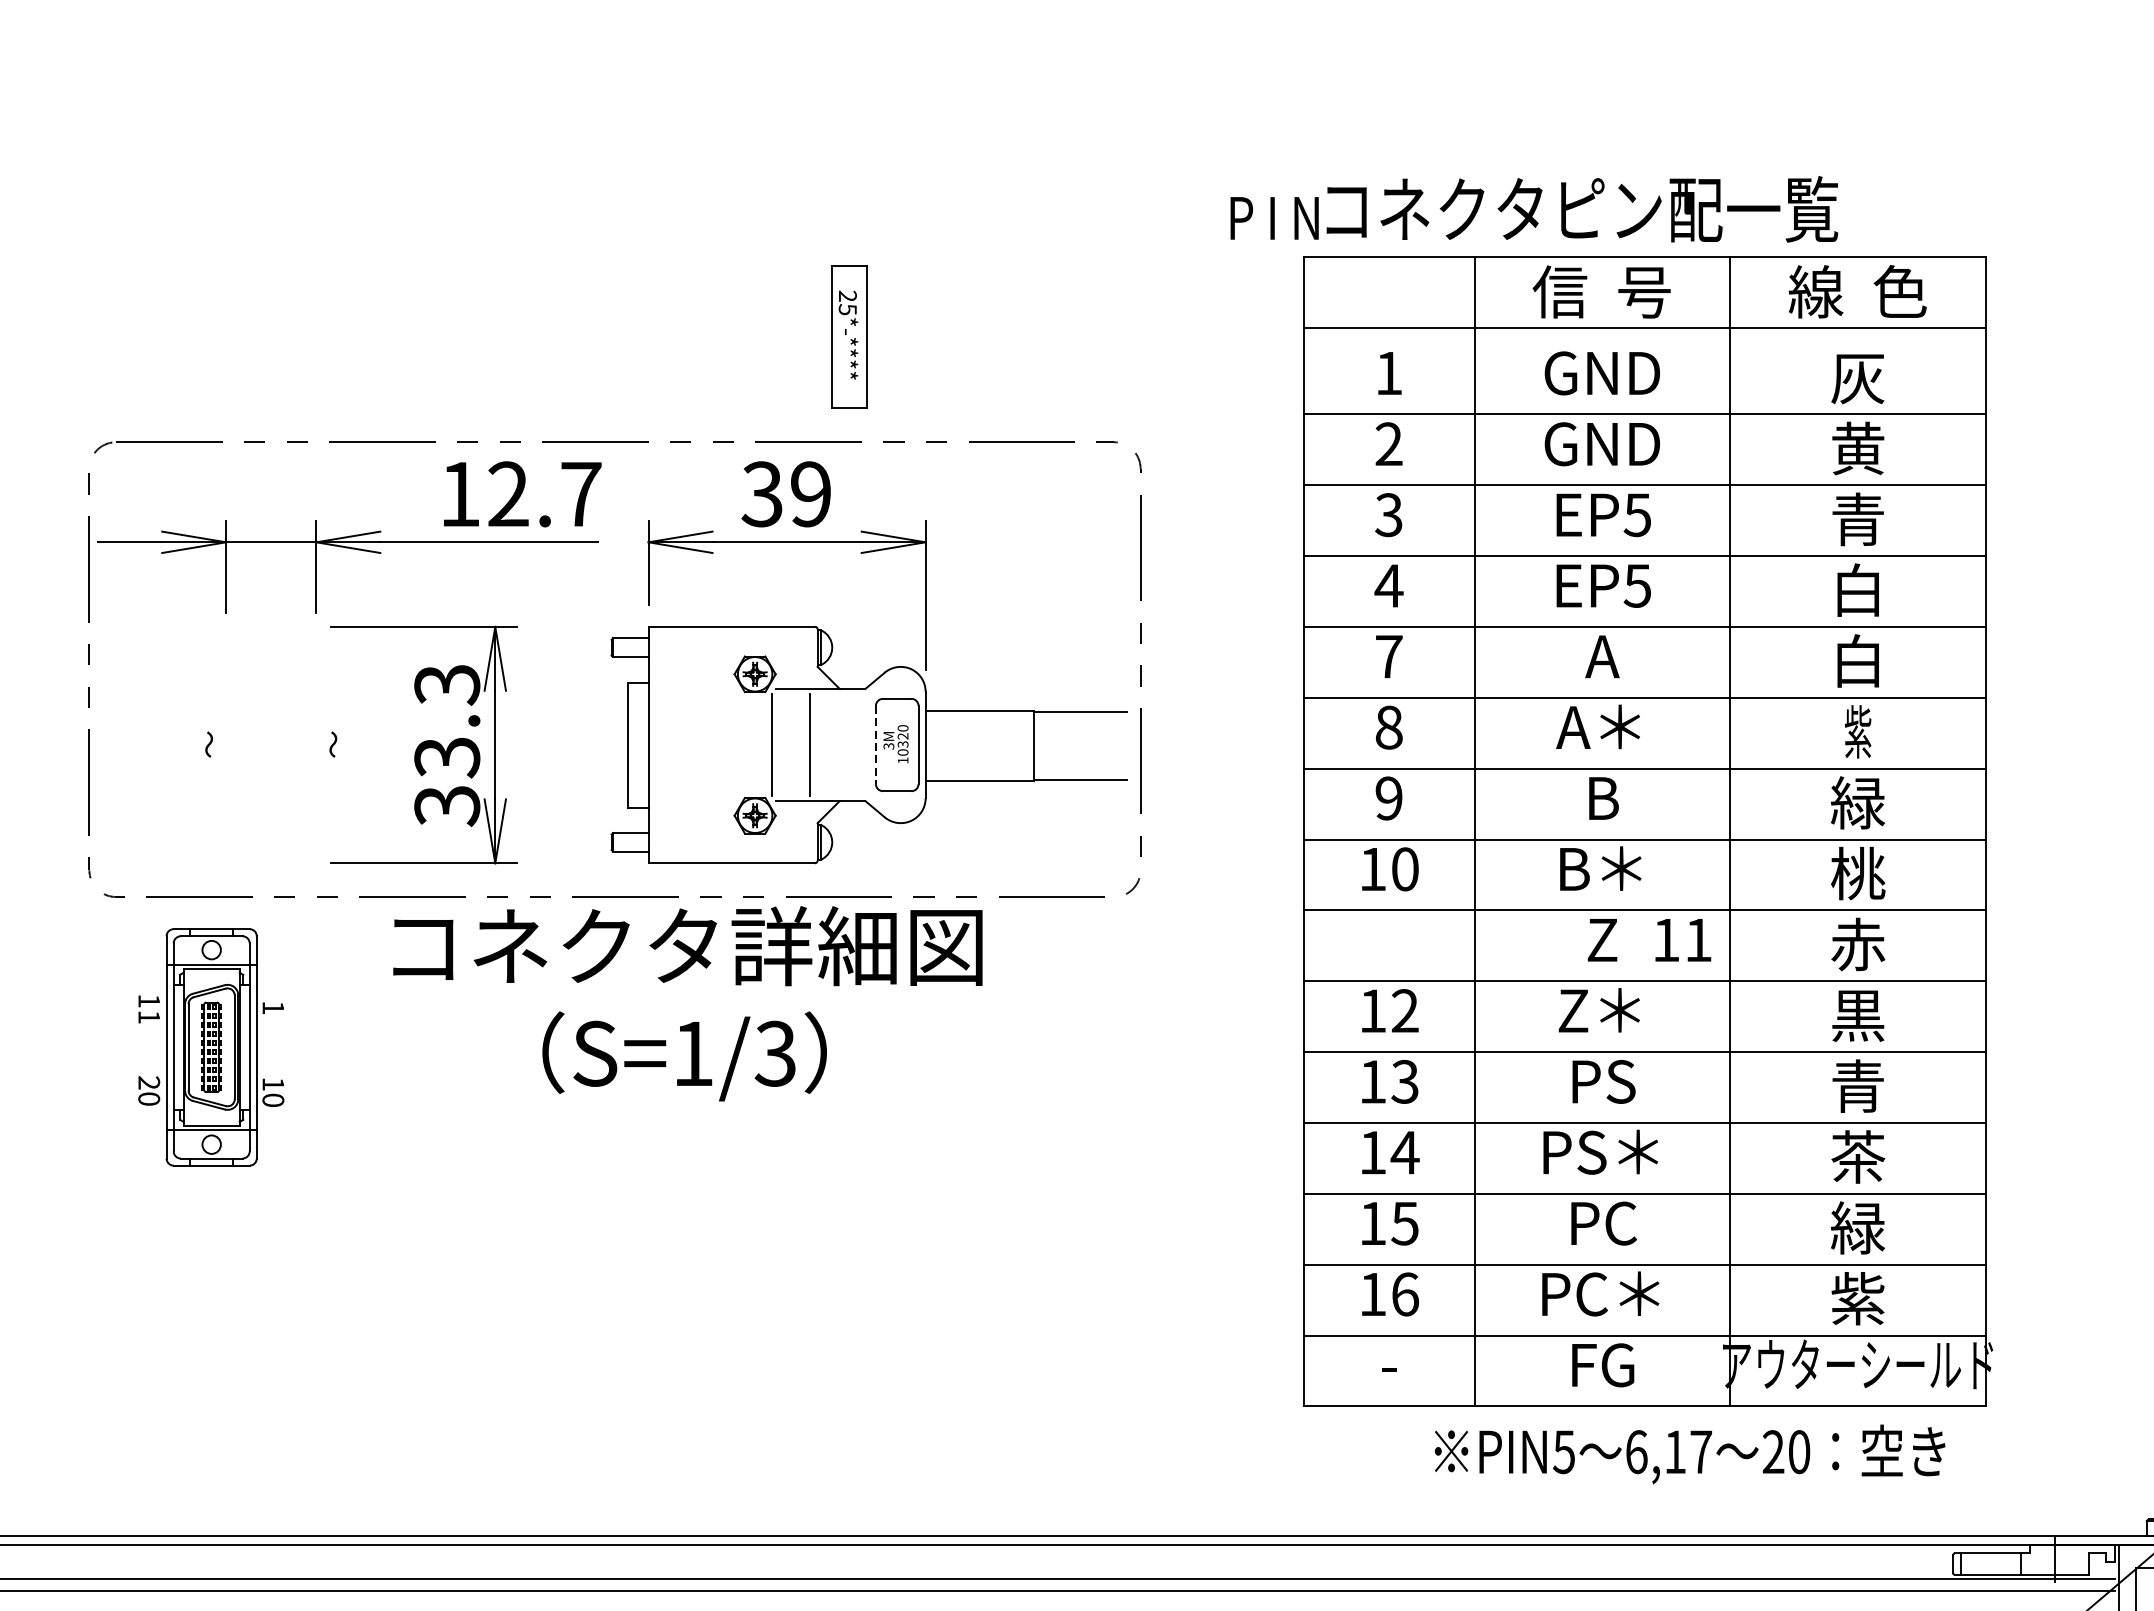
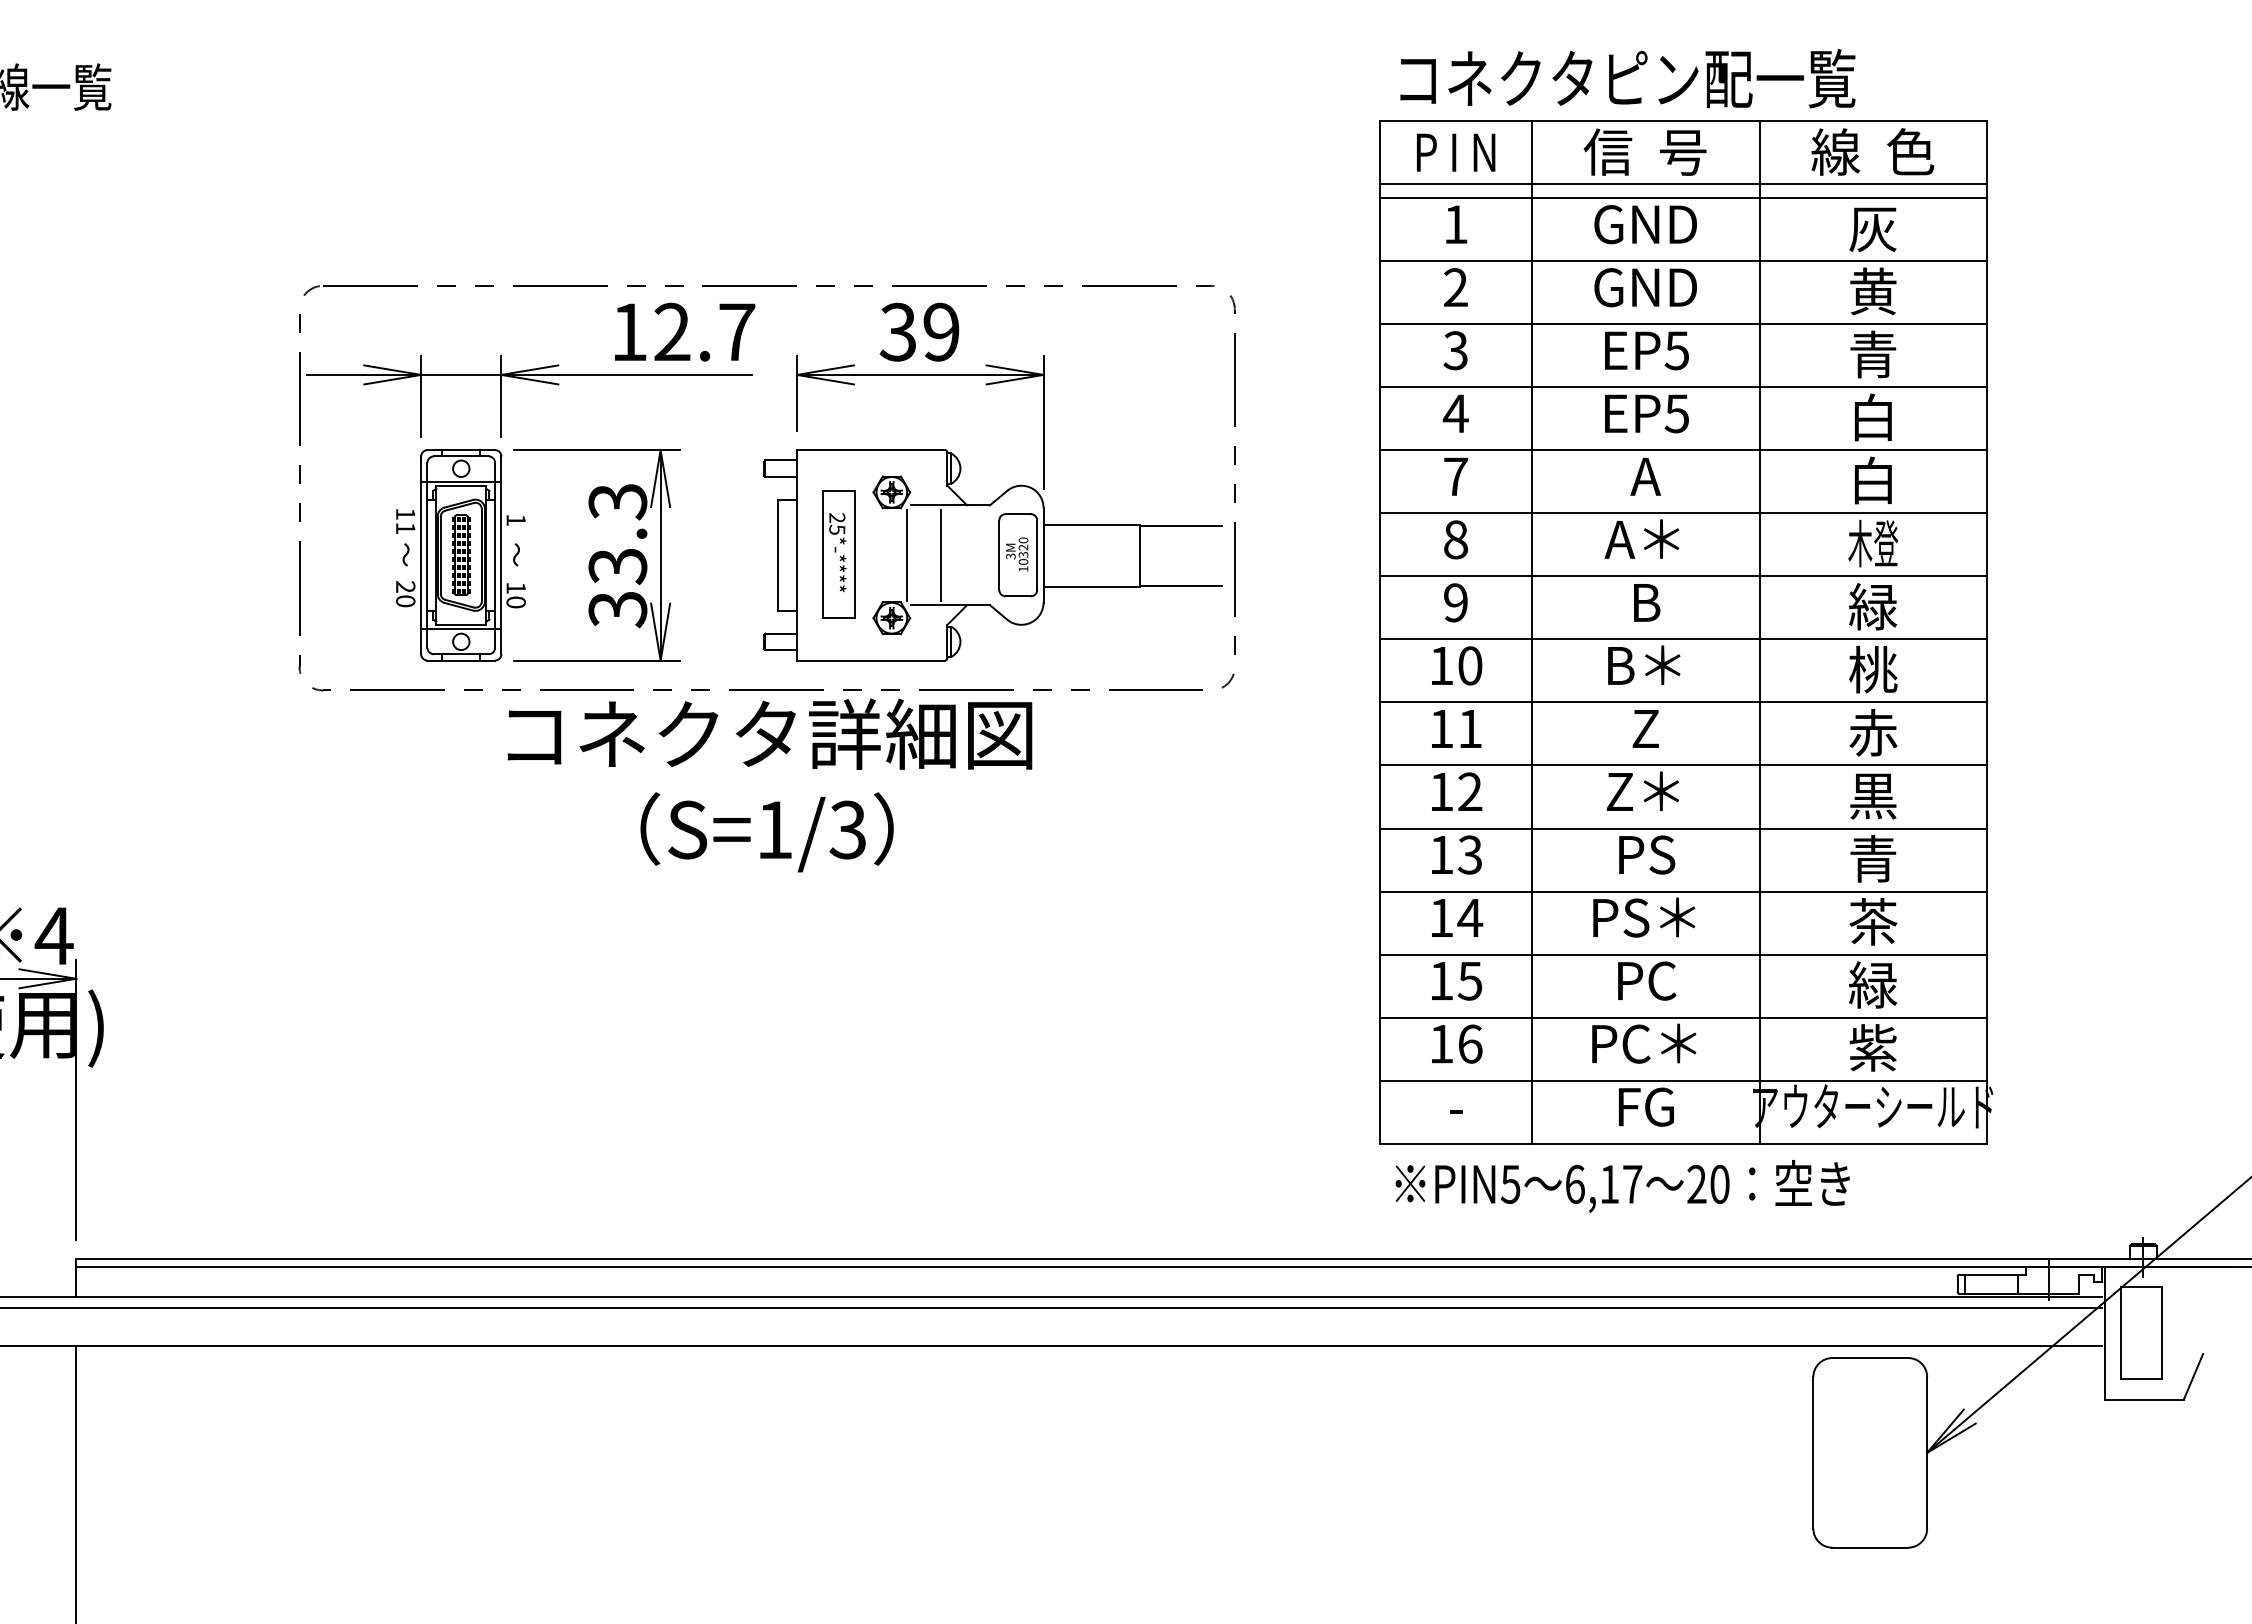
text: (1275, 218) -> (1456, 152), moved
part: (849, 337) -> (838, 554), moved
line: (1644, 344) -> (1683, 198), added
text: (1858, 731) -> (1873, 543), 紫 -> 木登
line: (876, 745) -> (999, 555), dashed -> solid
text: (1683, 939) -> (1456, 728), moved
text: (687, 1003) -> (769, 785), moved
part: (210, 1047) -> (460, 555), moved
text: (1689, 1454) -> (1622, 1186), moved

